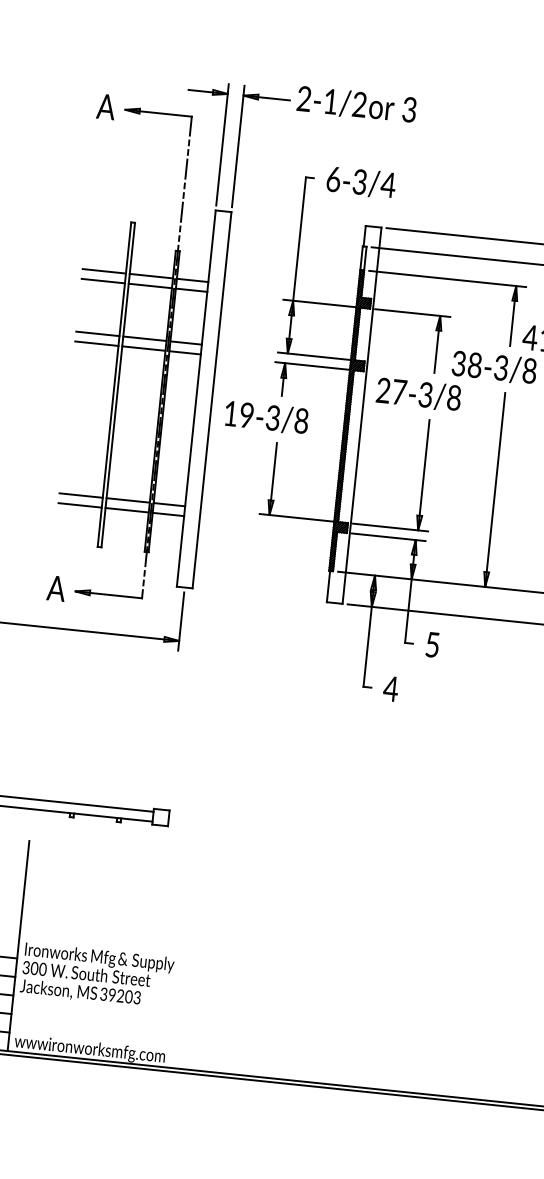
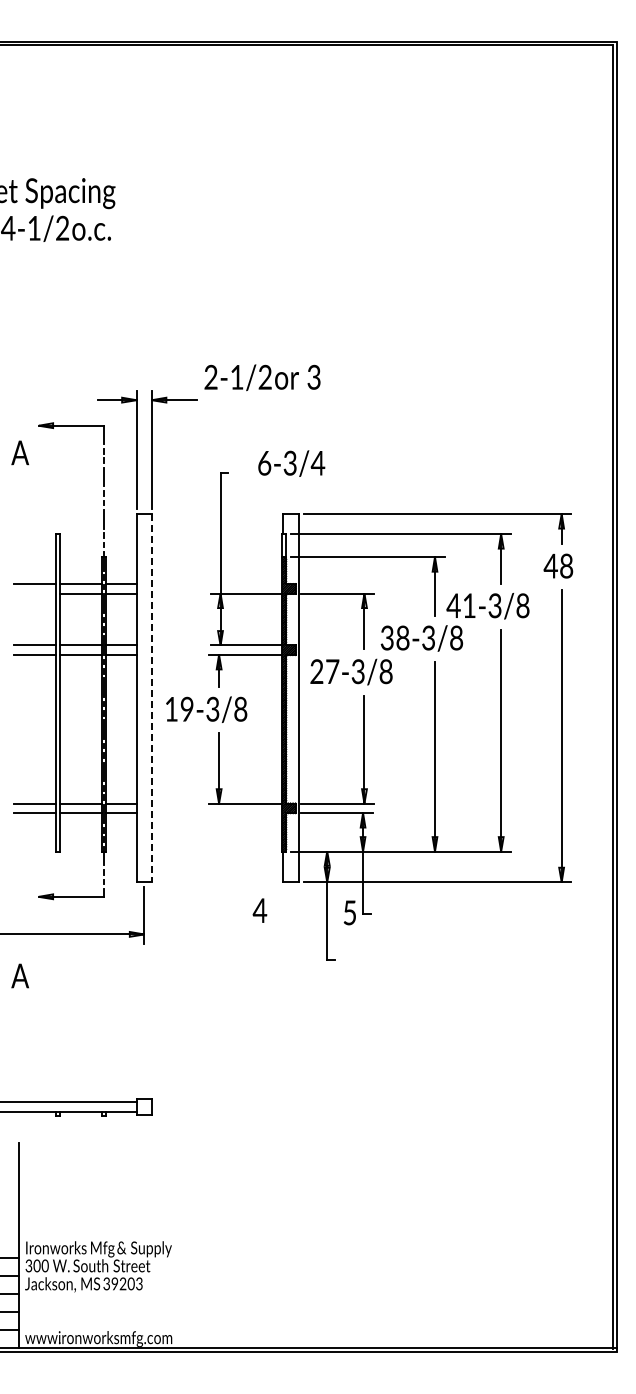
text: (356, 104) -> (262, 377), moved
text: (105, 106) -> (19, 452), moved
text: (361, 182) -> (291, 463), moved
line: (103, 280) -> (34, 593), removed
line: (211, 400) -> (151, 698), solid -> dashed
text: (55, 587) -> (19, 975), moved
text: (432, 644) -> (349, 912), moved
text: (390, 688) -> (259, 910), moved

